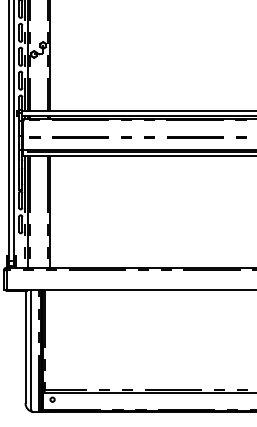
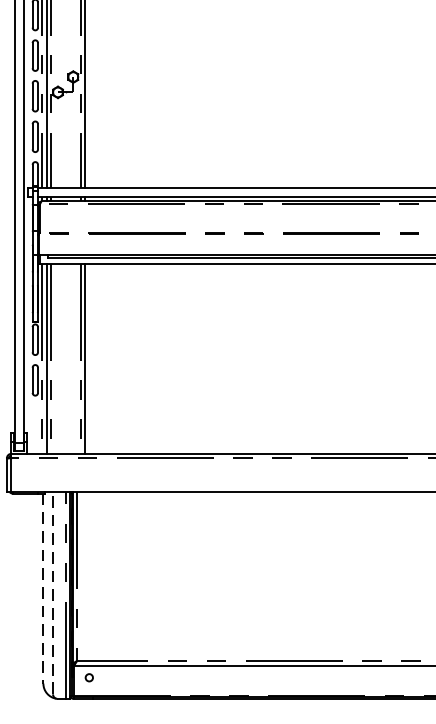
line: (25, 347) -> (43, 589), solid -> dashed
line: (31, 349) -> (53, 592), solid -> dashed

